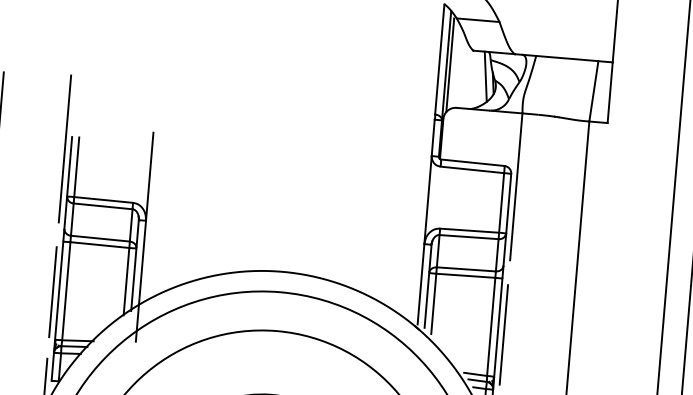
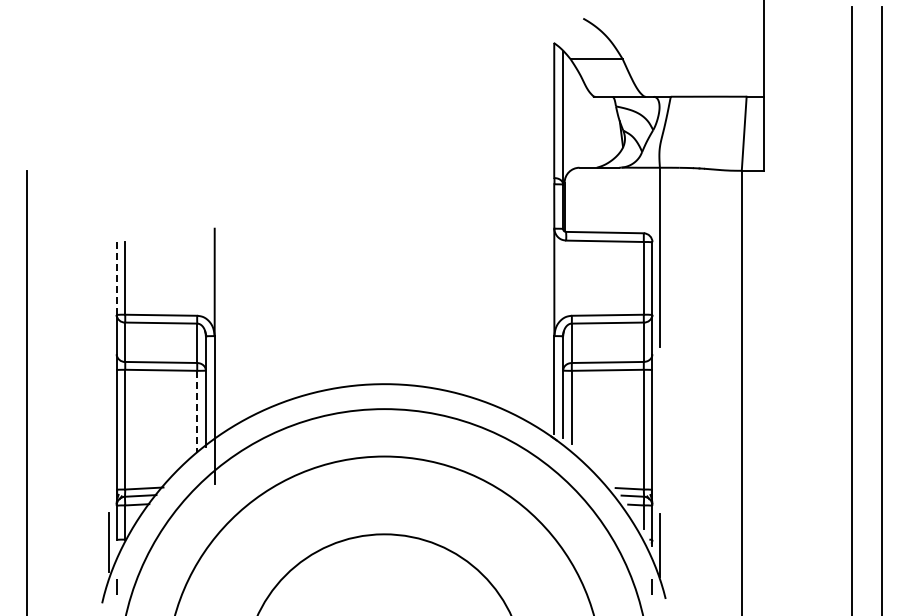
line: (450, 65) -> (567, 116), removed
line: (485, 76) -> (611, 126), removed
line: (65, 149) -> (109, 257), removed
line: (69, 166) -> (116, 278), solid -> dashed
line: (126, 282) -> (197, 412), solid -> dashed
line: (53, 291) -> (109, 431), removed
line: (503, 334) -> (659, 437), removed

